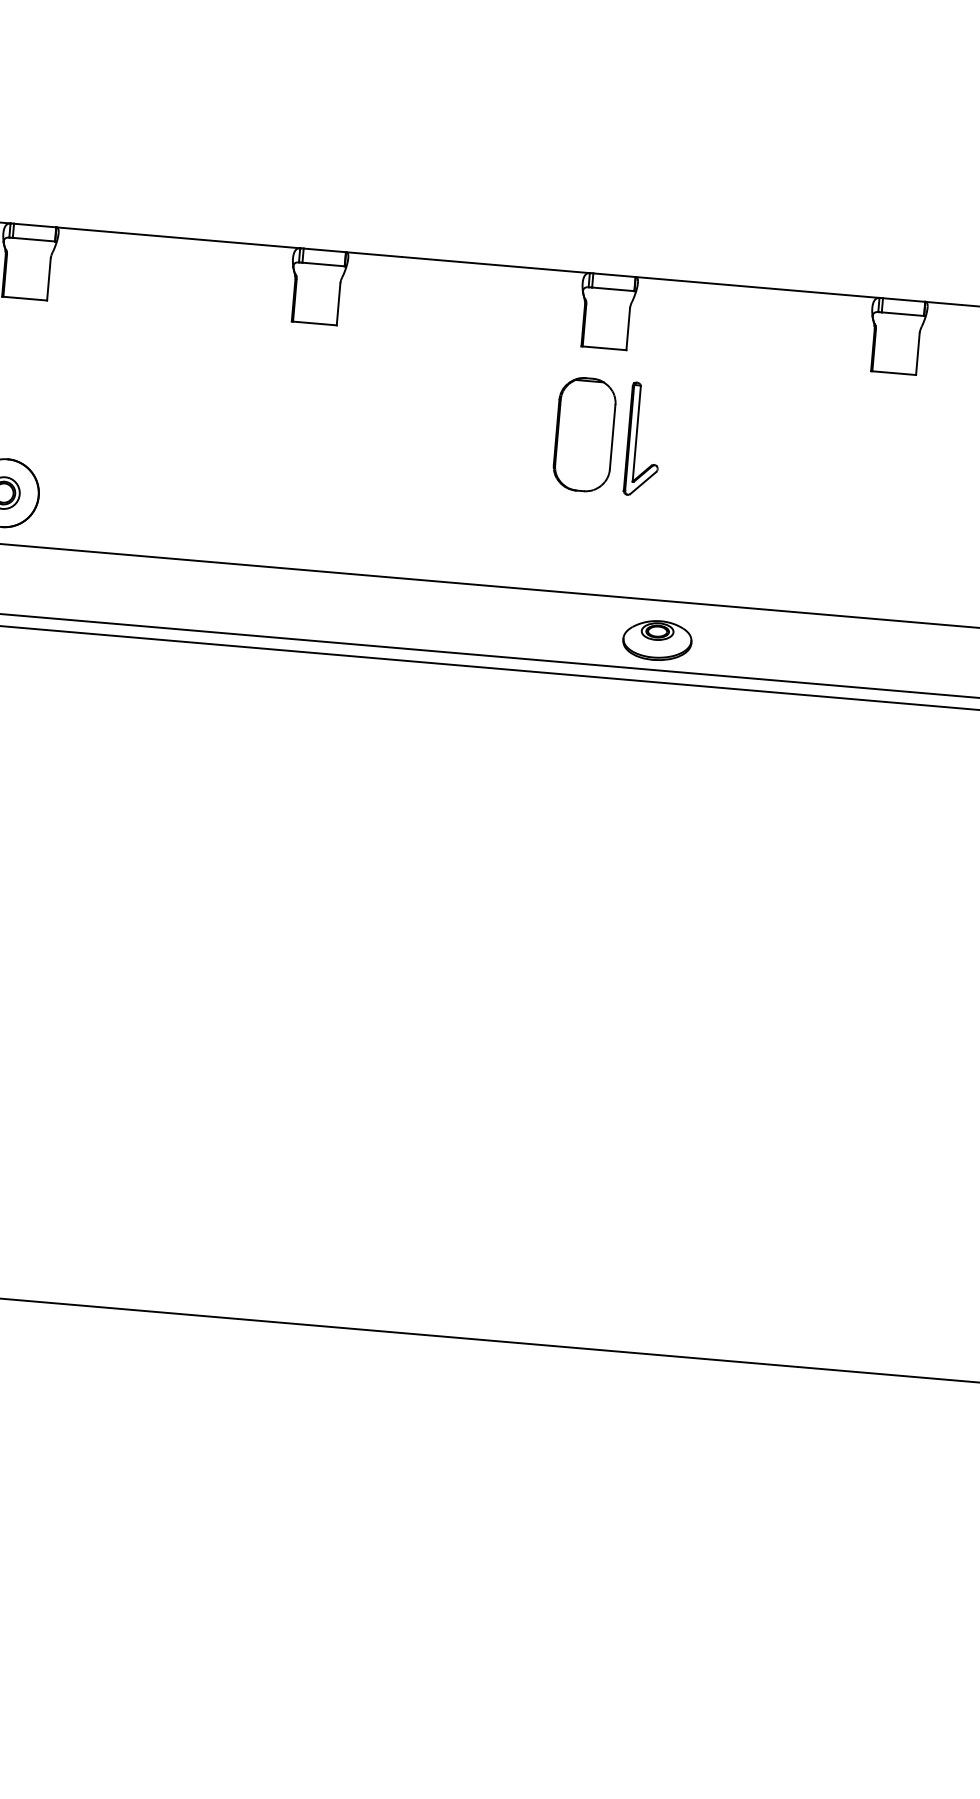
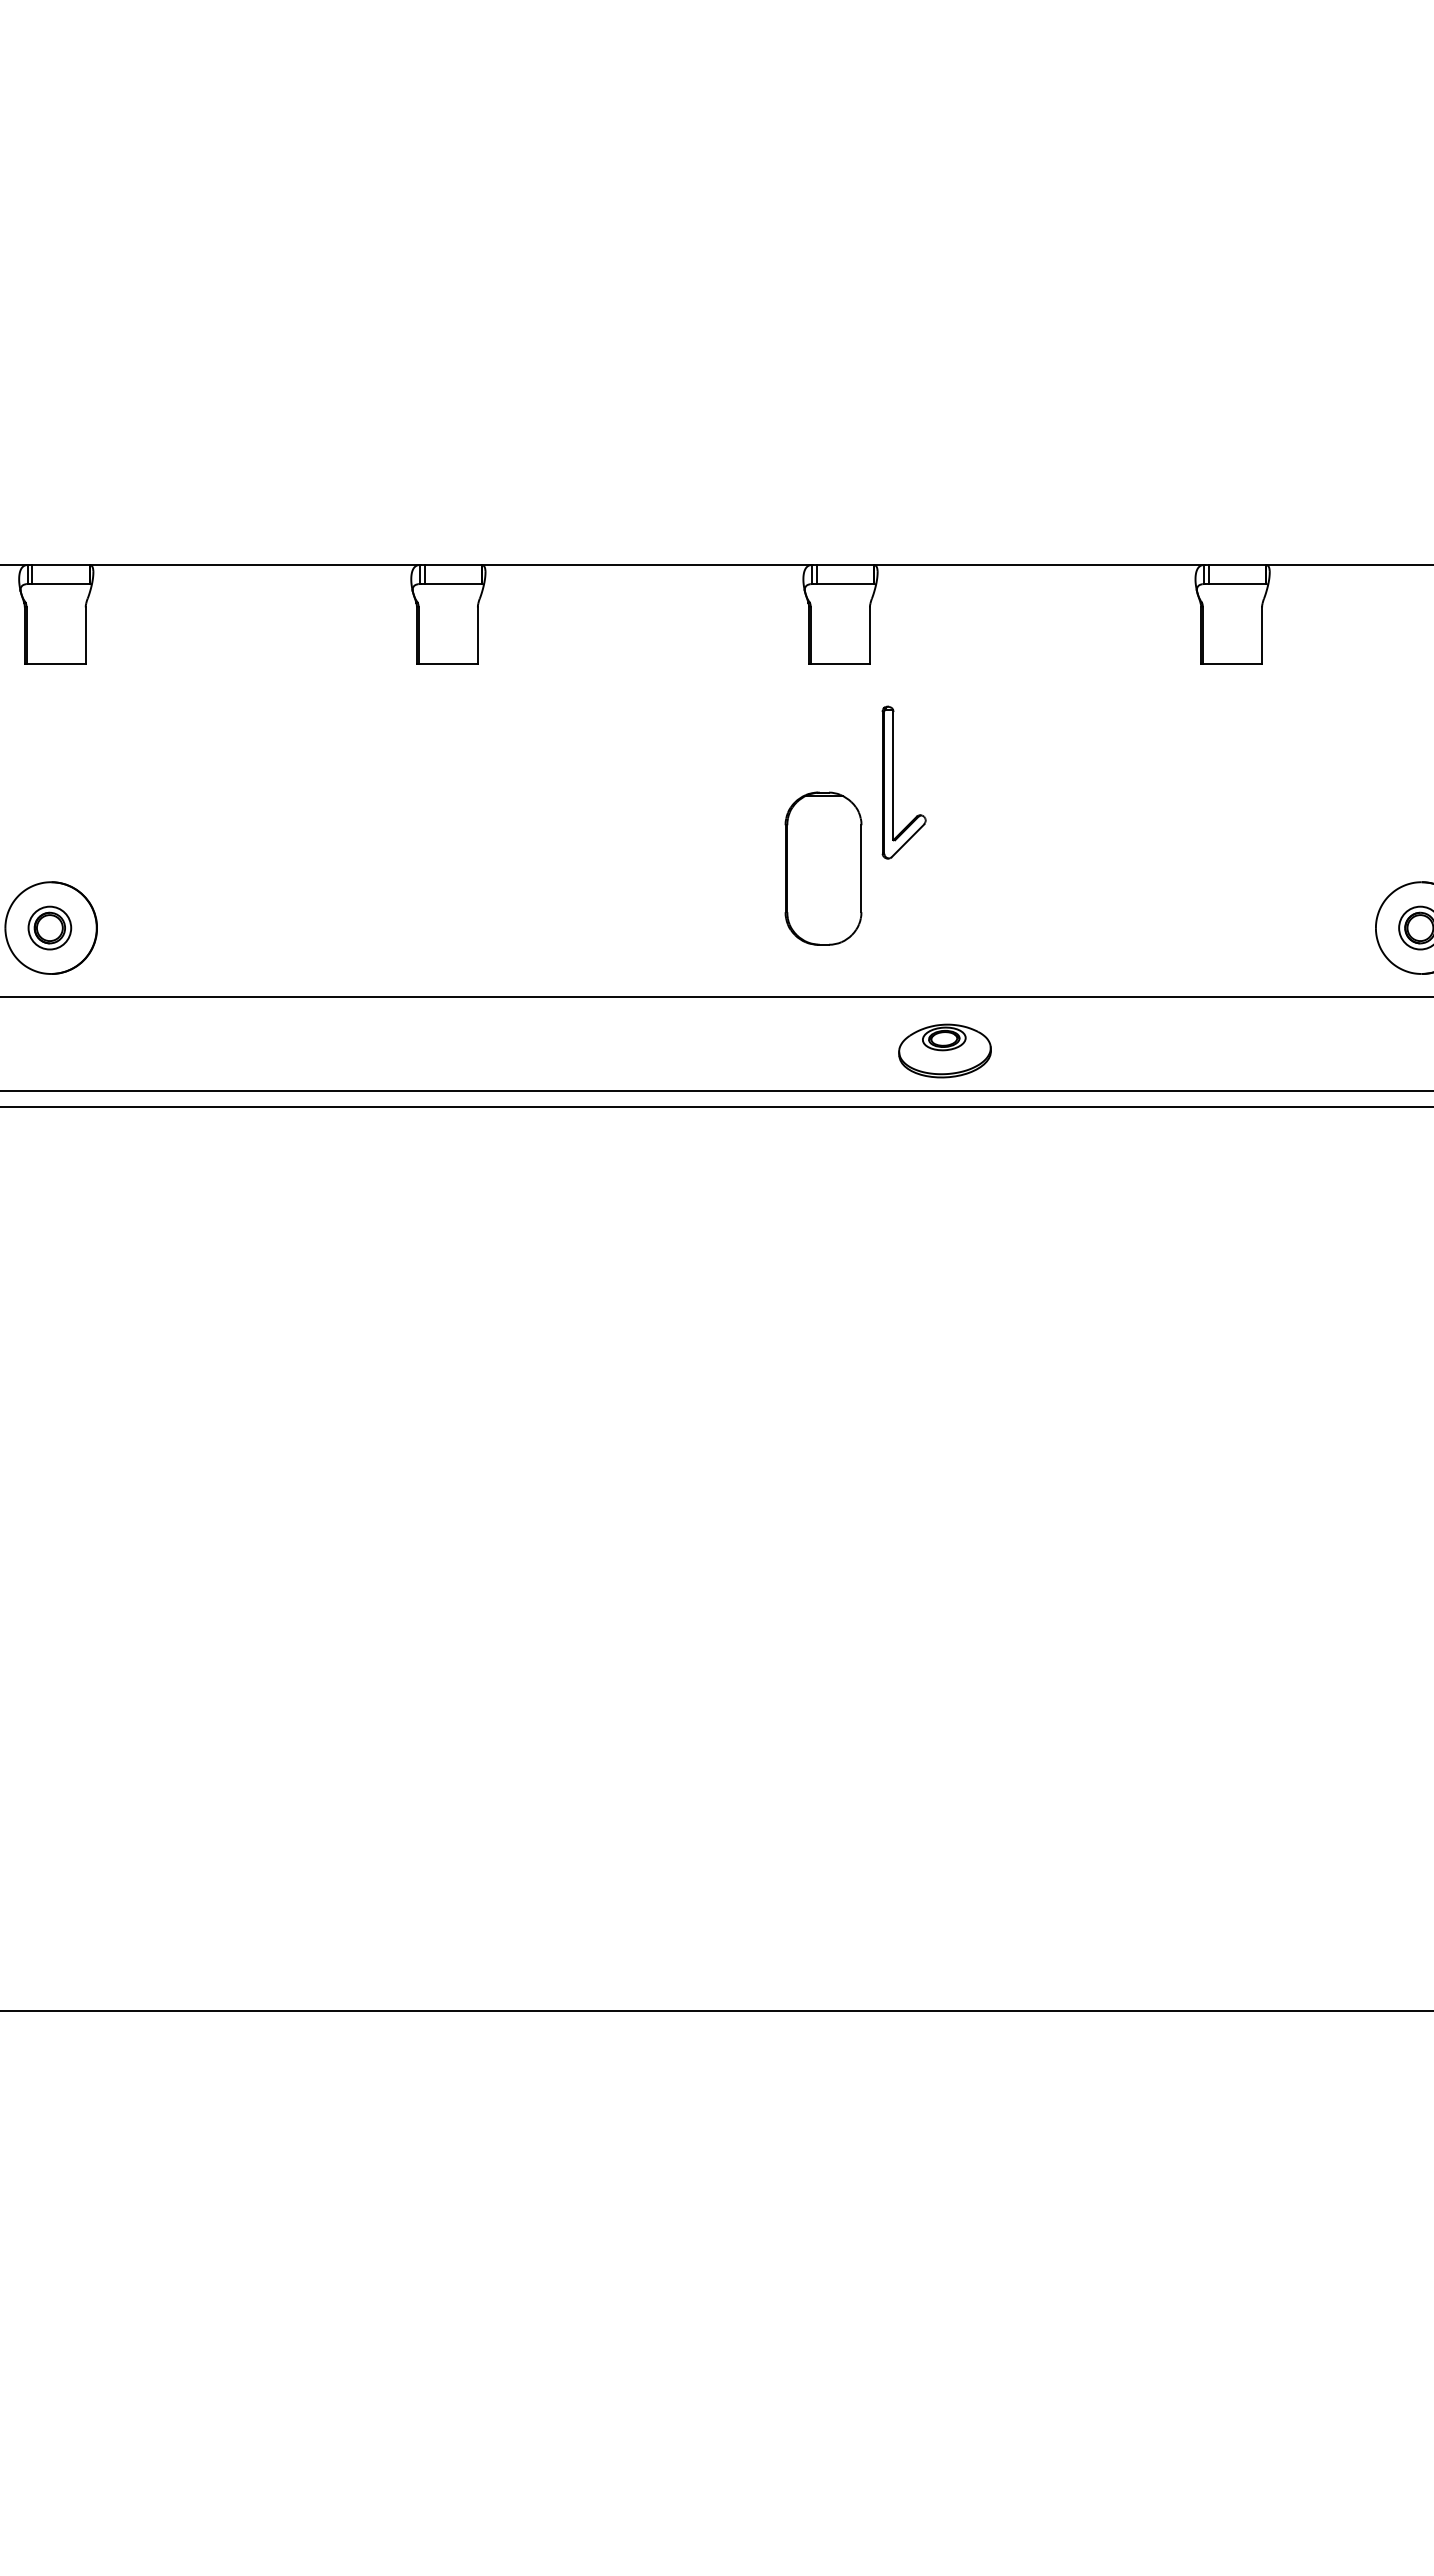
part: (584, 434) -> (823, 868), moved

